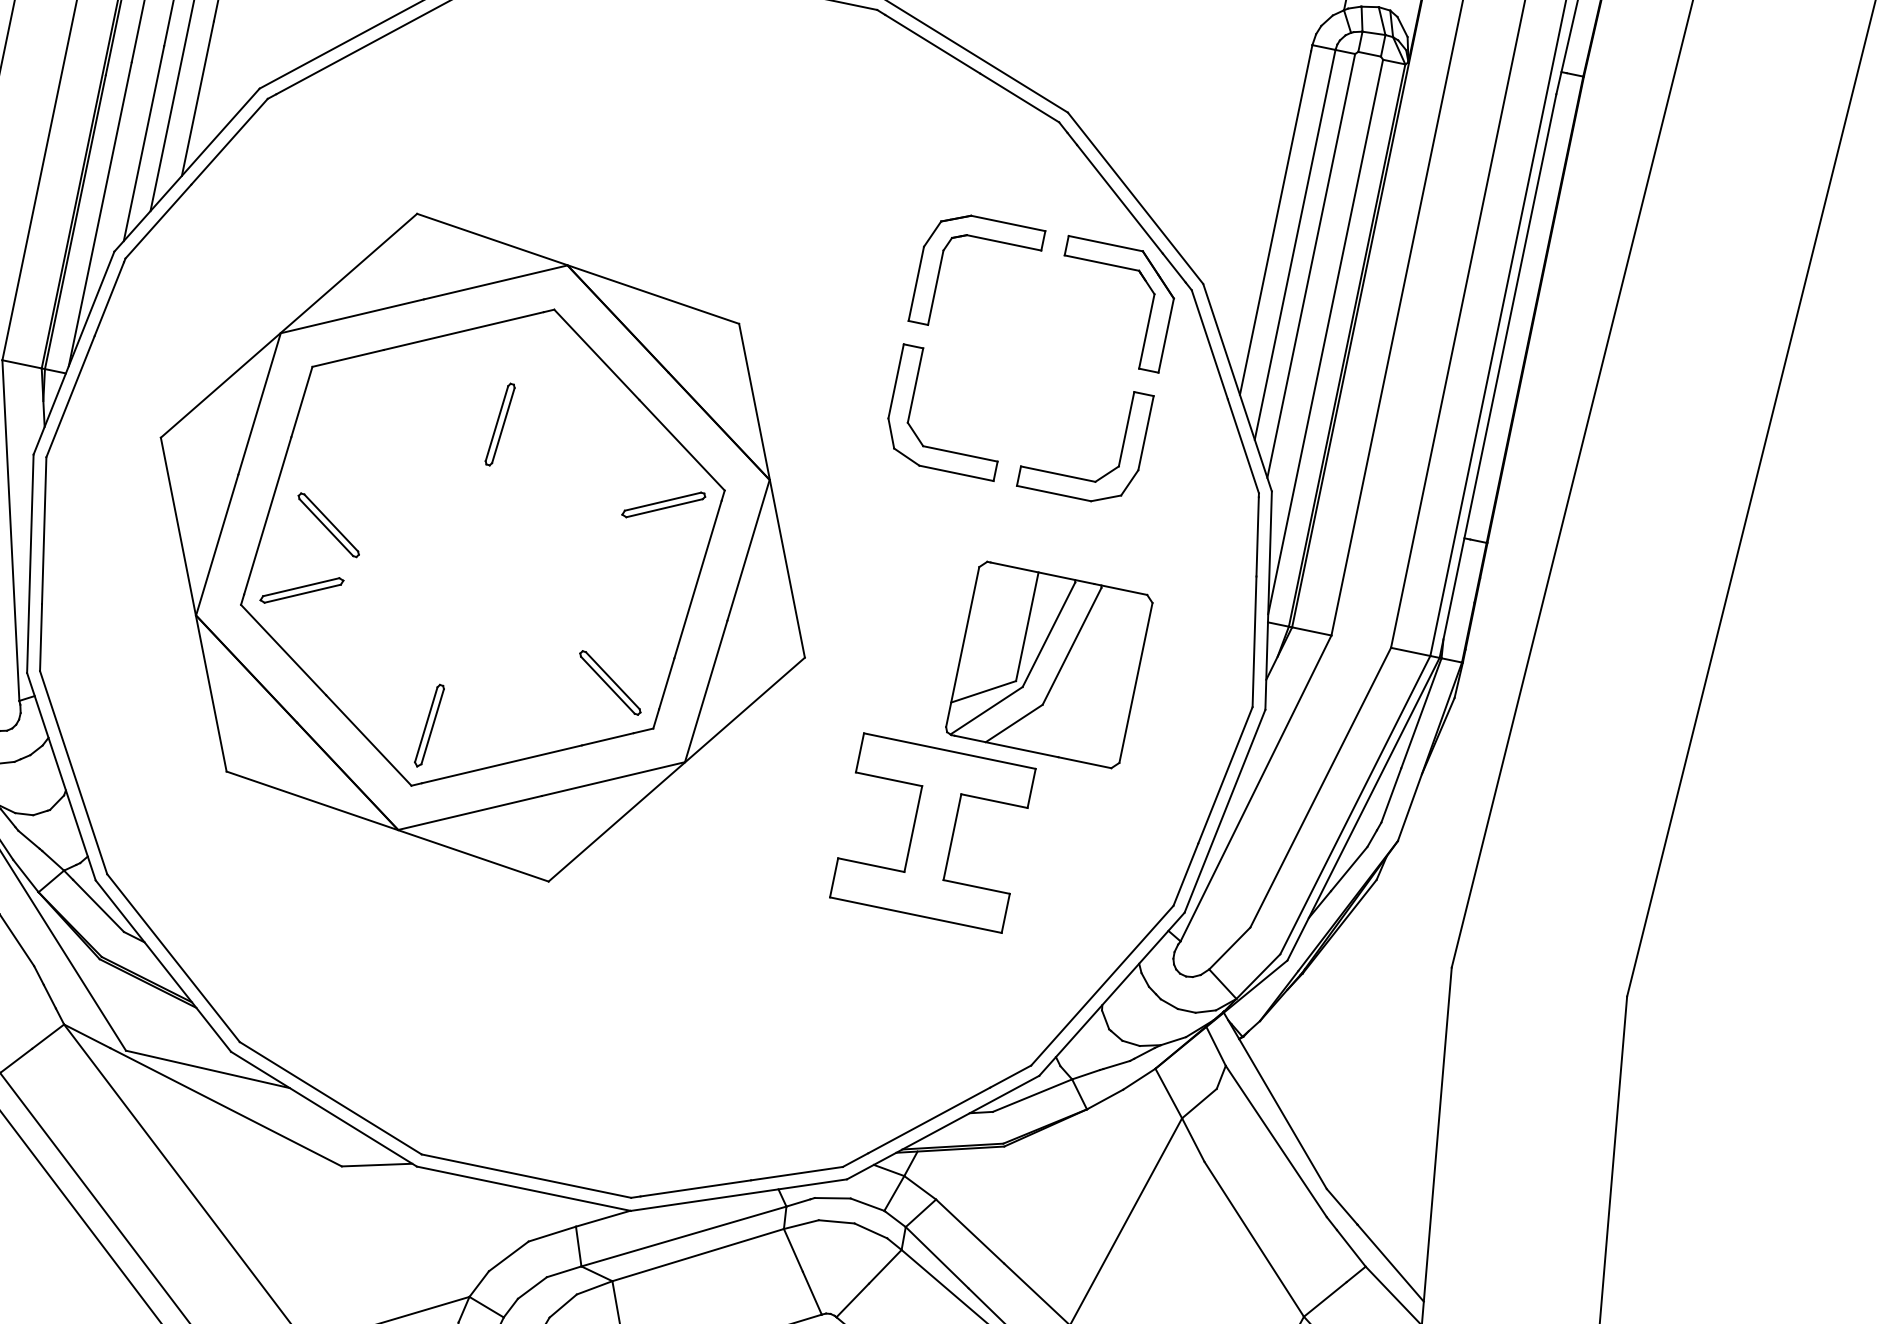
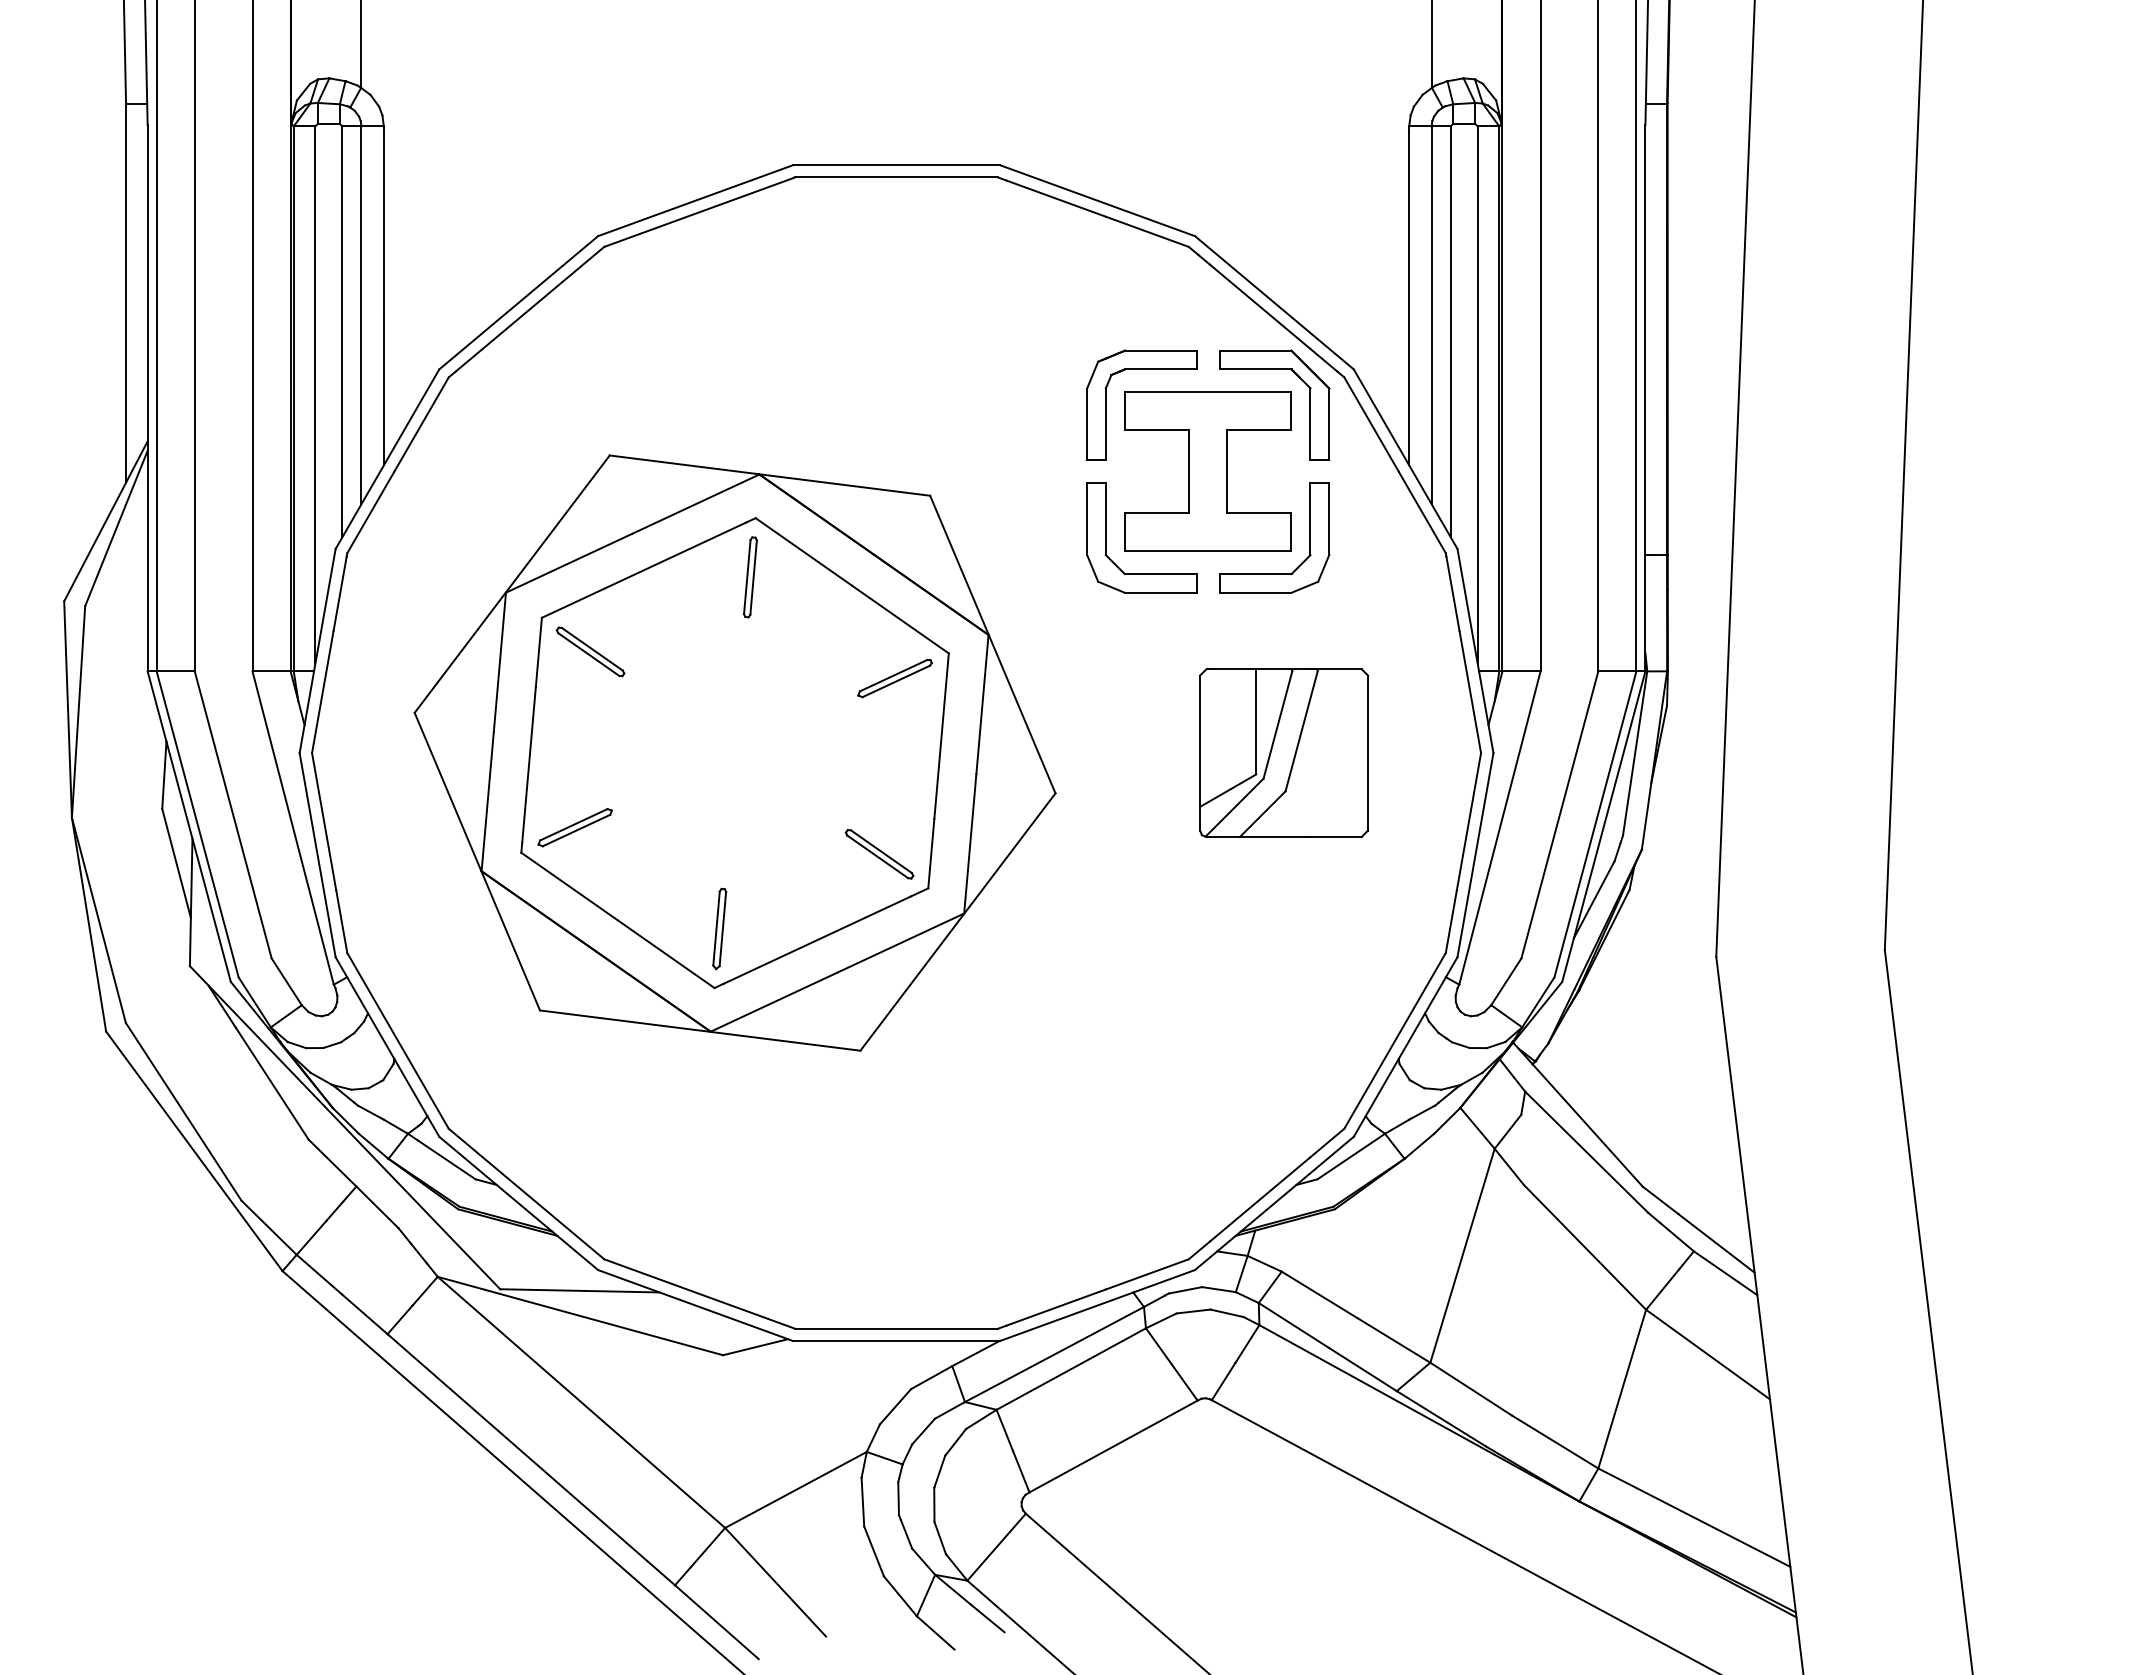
part: (500, 424) -> (750, 577), moved
part: (328, 524) -> (590, 651), moved
part: (932, 832) -> (1207, 471), moved

